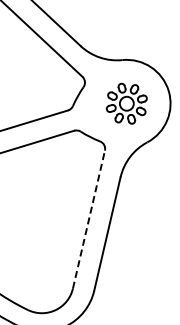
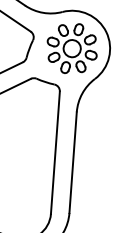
part: (126, 103) -> (71, 48), size x1.43
line: (88, 219) -> (54, 152), dashed -> solid

